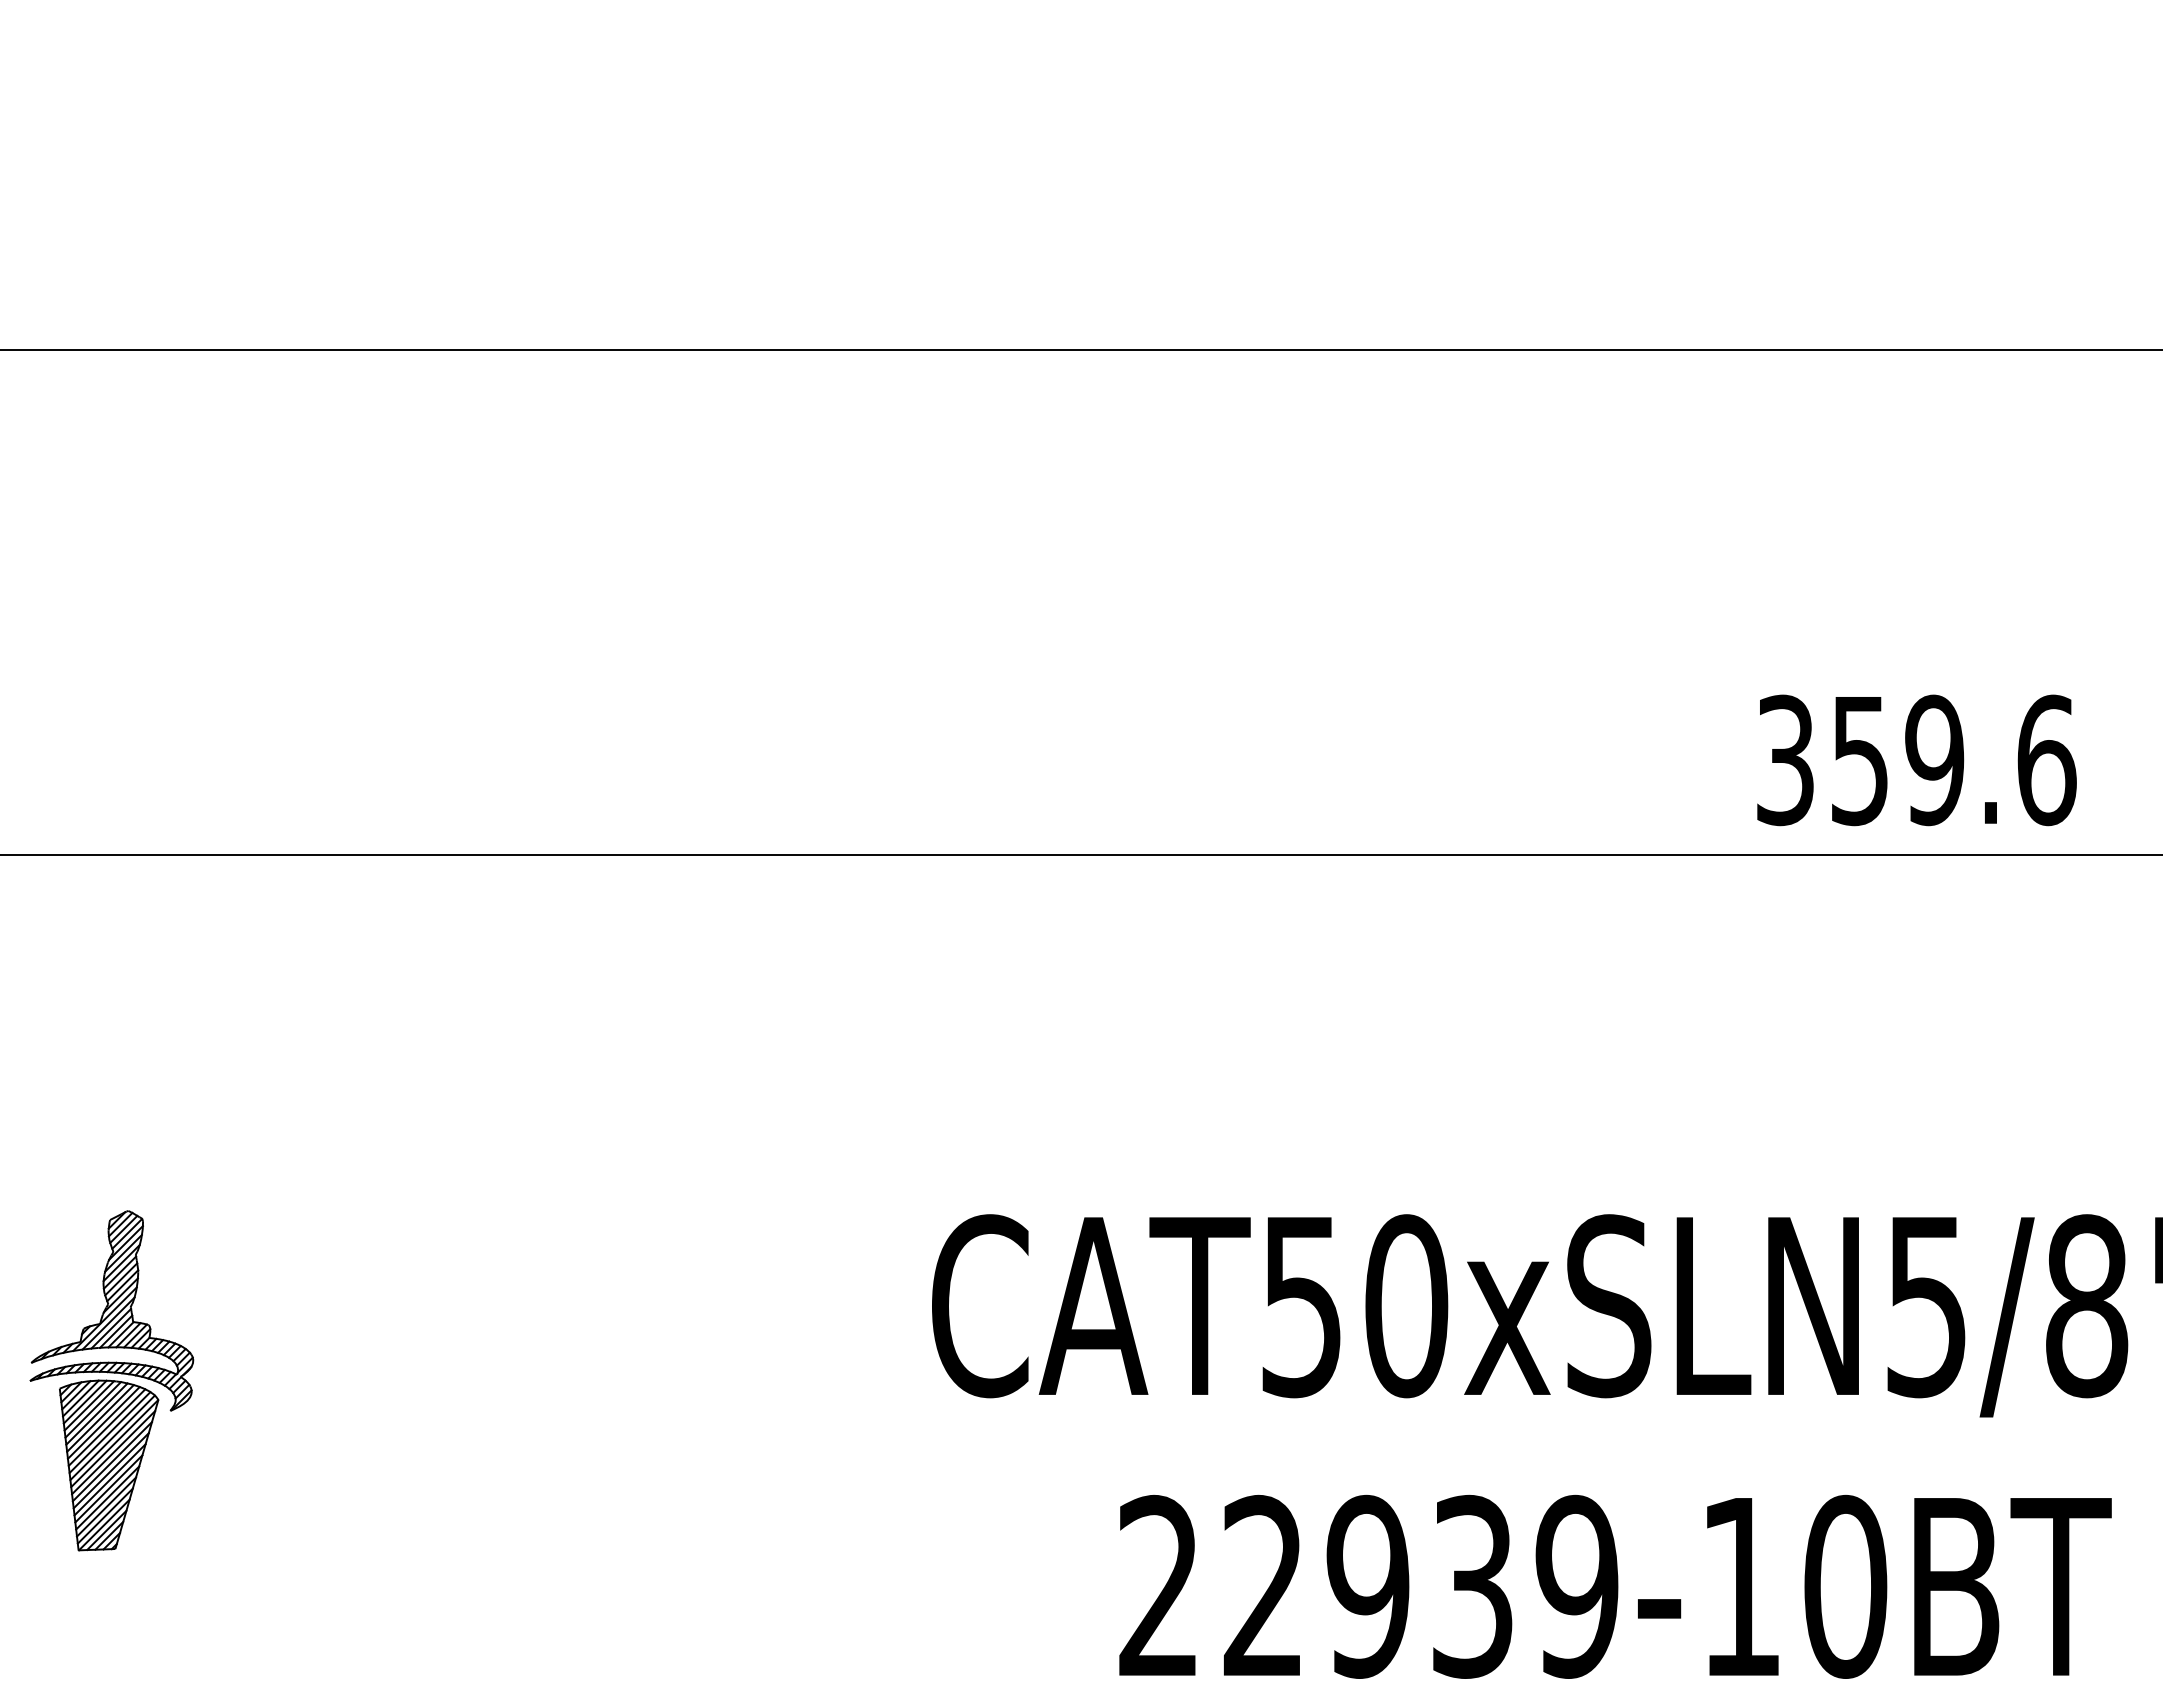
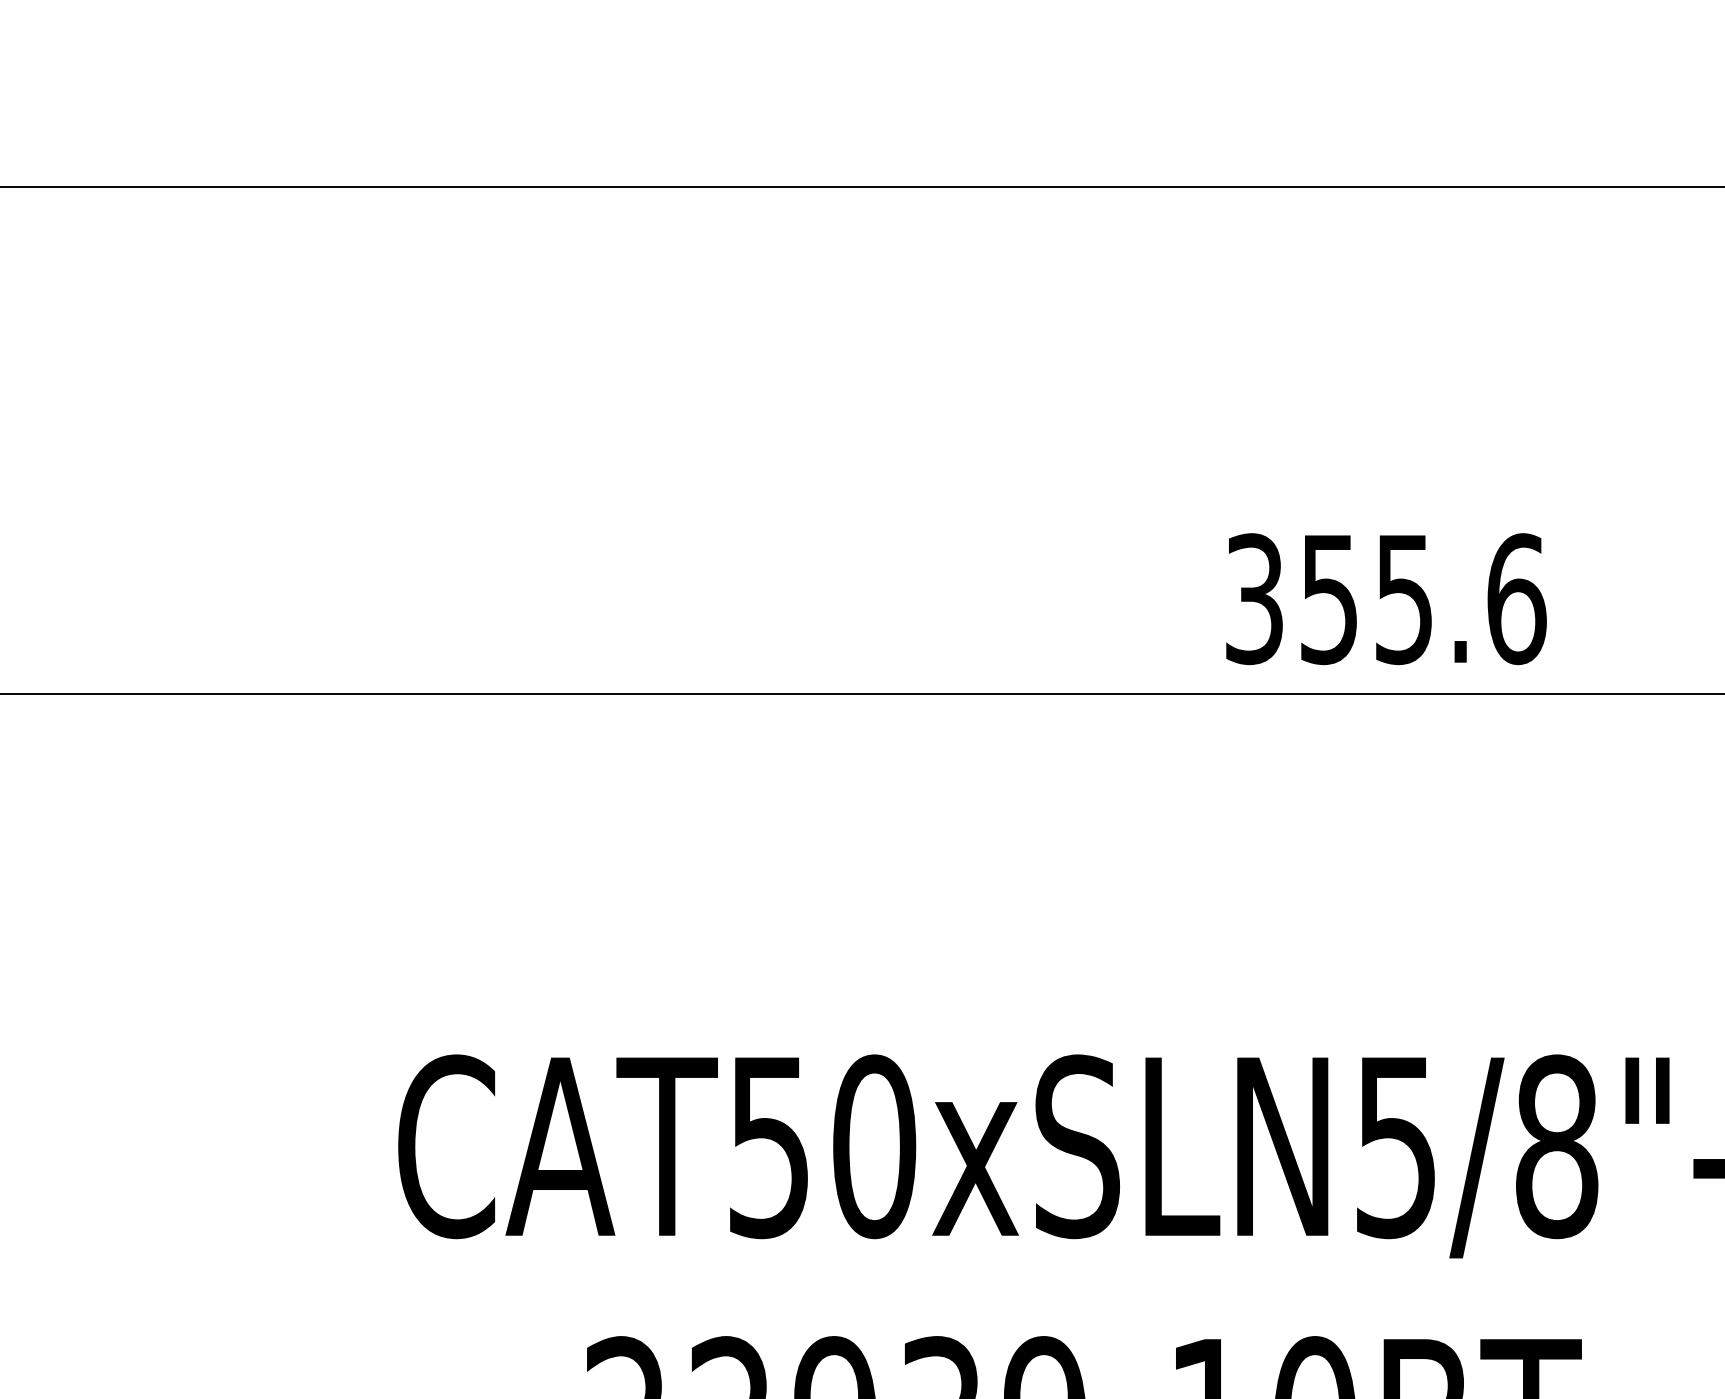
text: (1934, 759) -> (1404, 598), 359.6 -> 355.6

